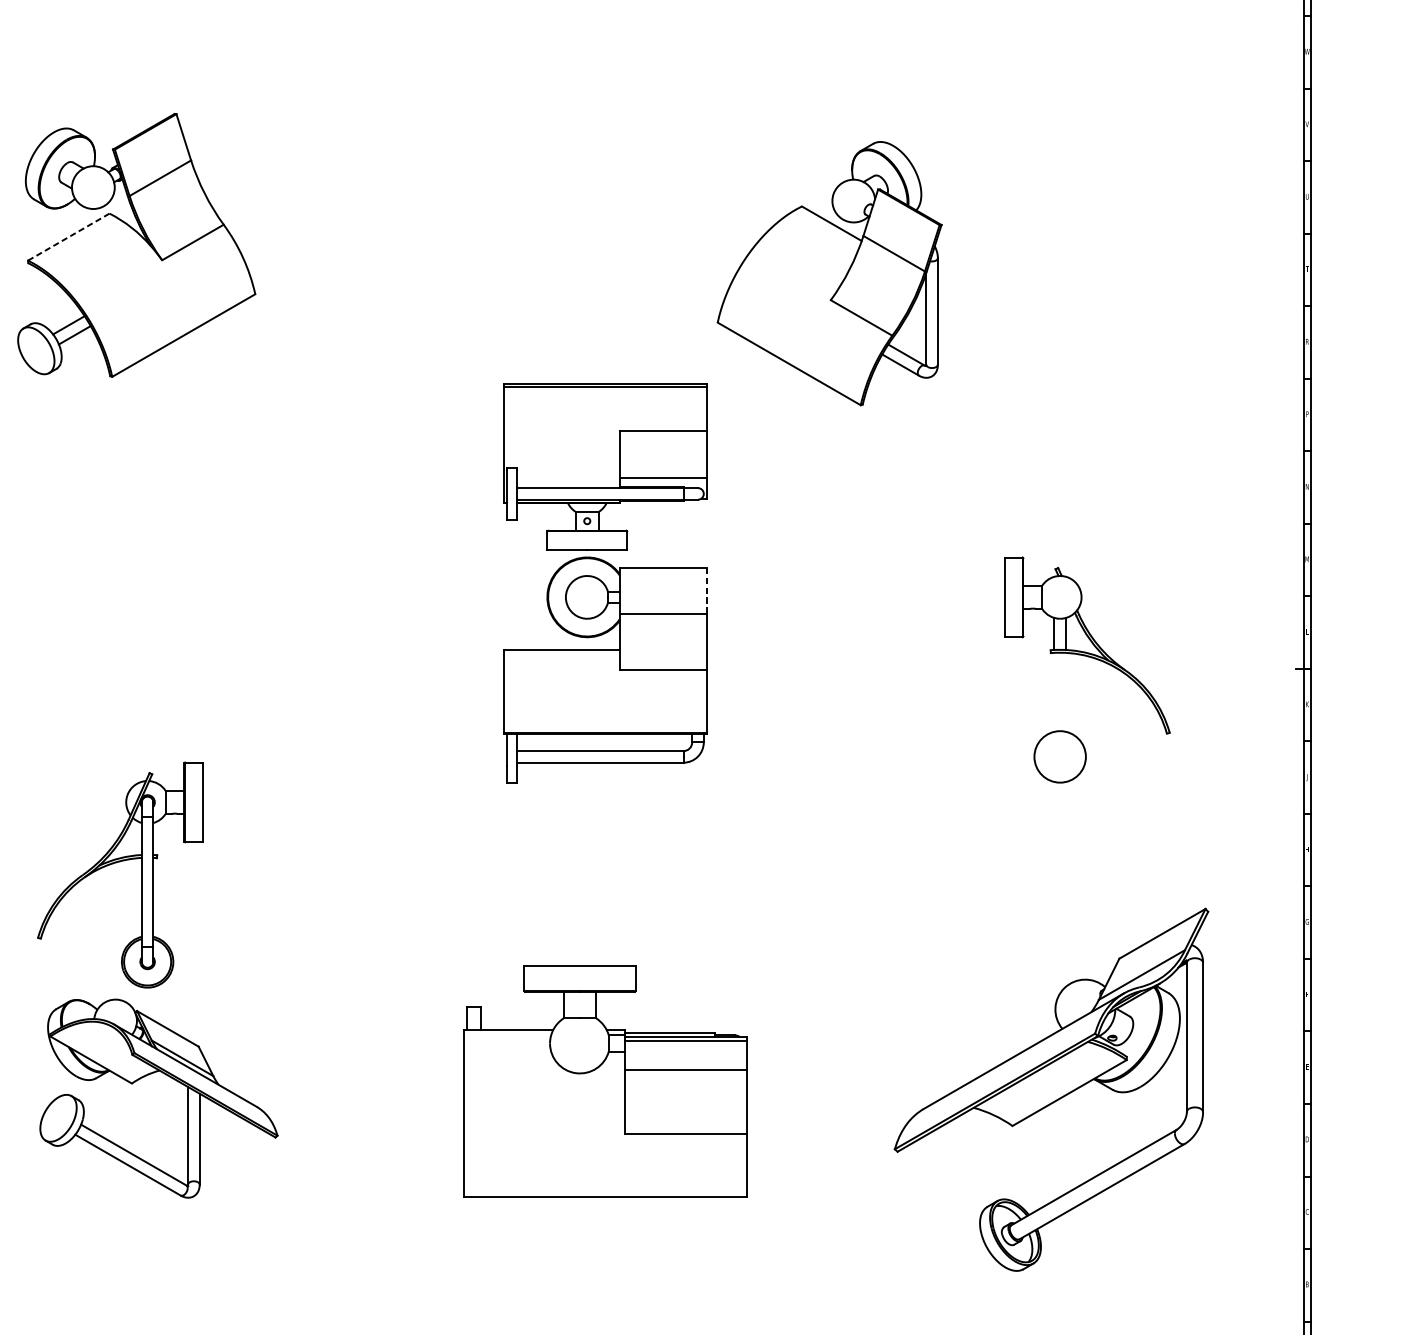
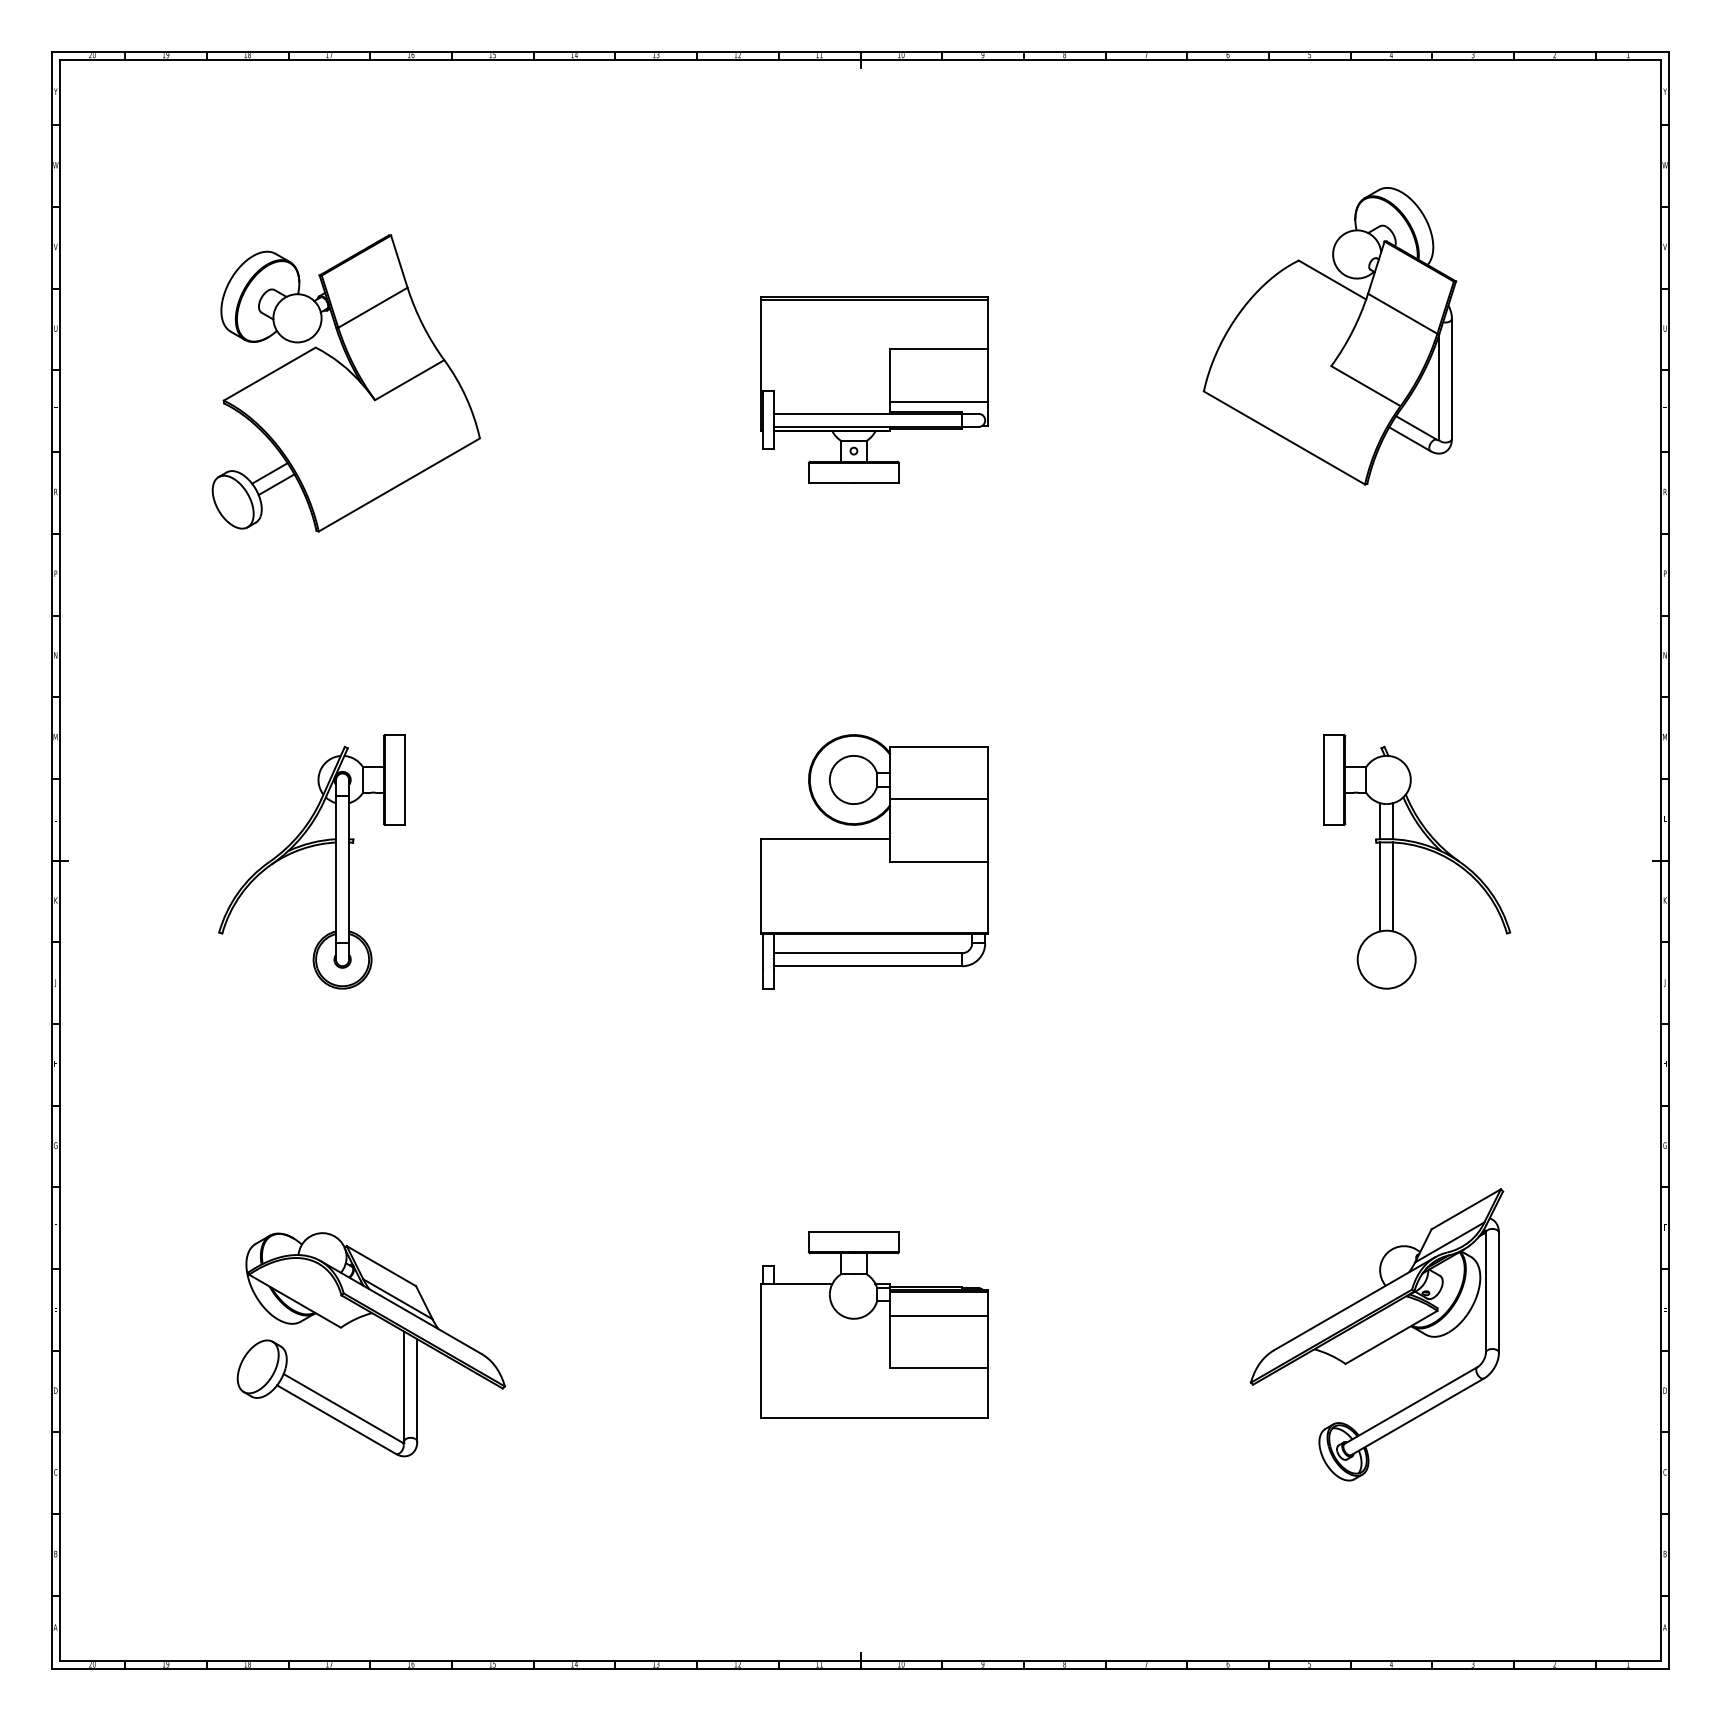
line: (69, 236) -> (270, 373), dashed -> solid
part: (829, 273) -> (1329, 336), moved
part: (605, 466) -> (874, 389), moved
line: (706, 591) -> (988, 773), dashed -> solid
line: (1054, 691) -> (1380, 886), added
line: (1066, 691) -> (1393, 886), added
part: (116, 863) -> (307, 848), moved
part: (605, 1080) -> (874, 1324), size x0.71
part: (1051, 1089) -> (1376, 1334), size x0.71

